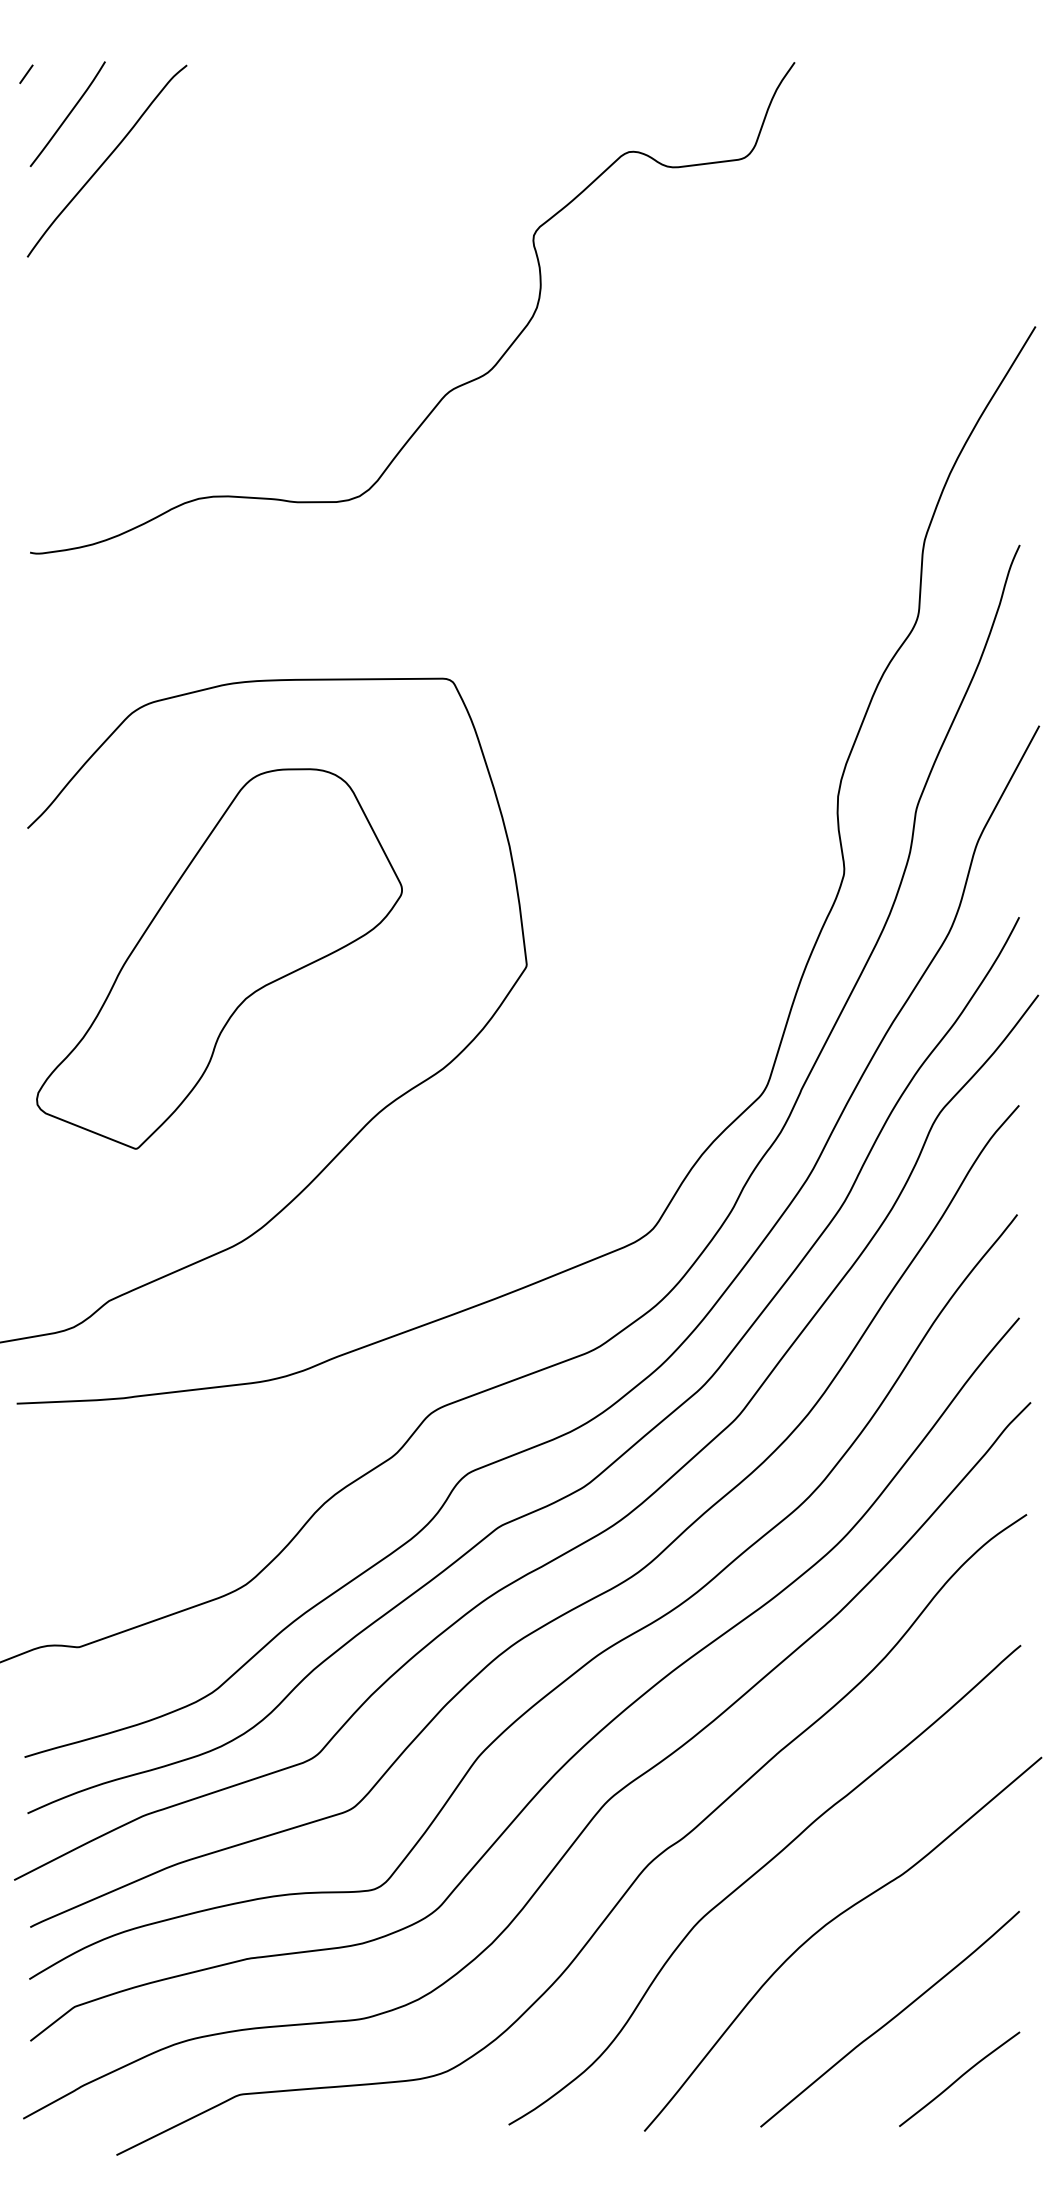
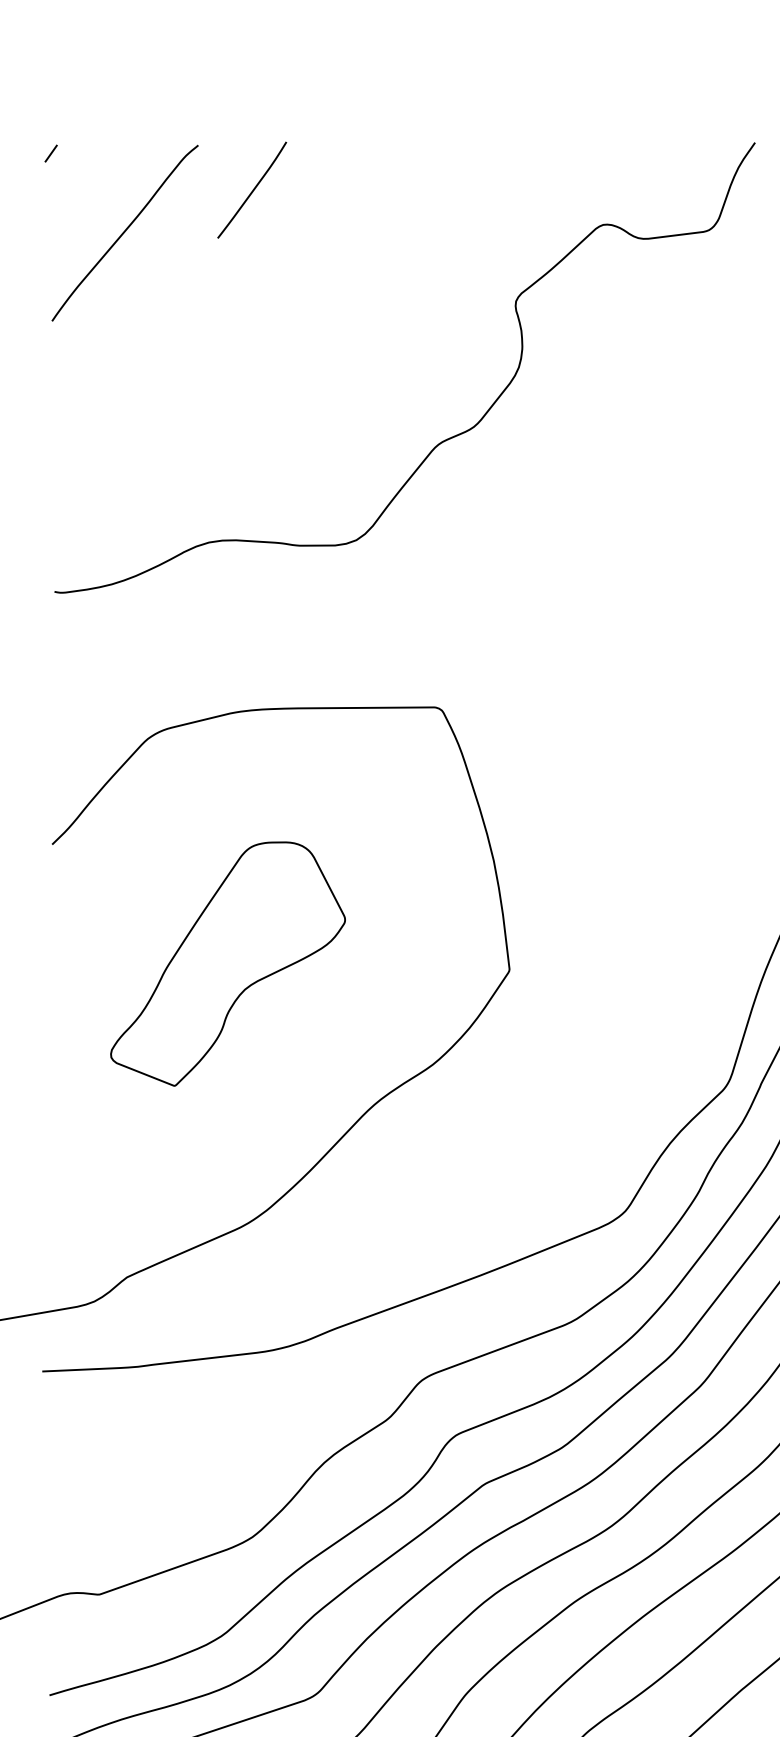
curve: (68, 113) -> (252, 189), moved
part: (219, 958) -> (228, 963), size x0.7

